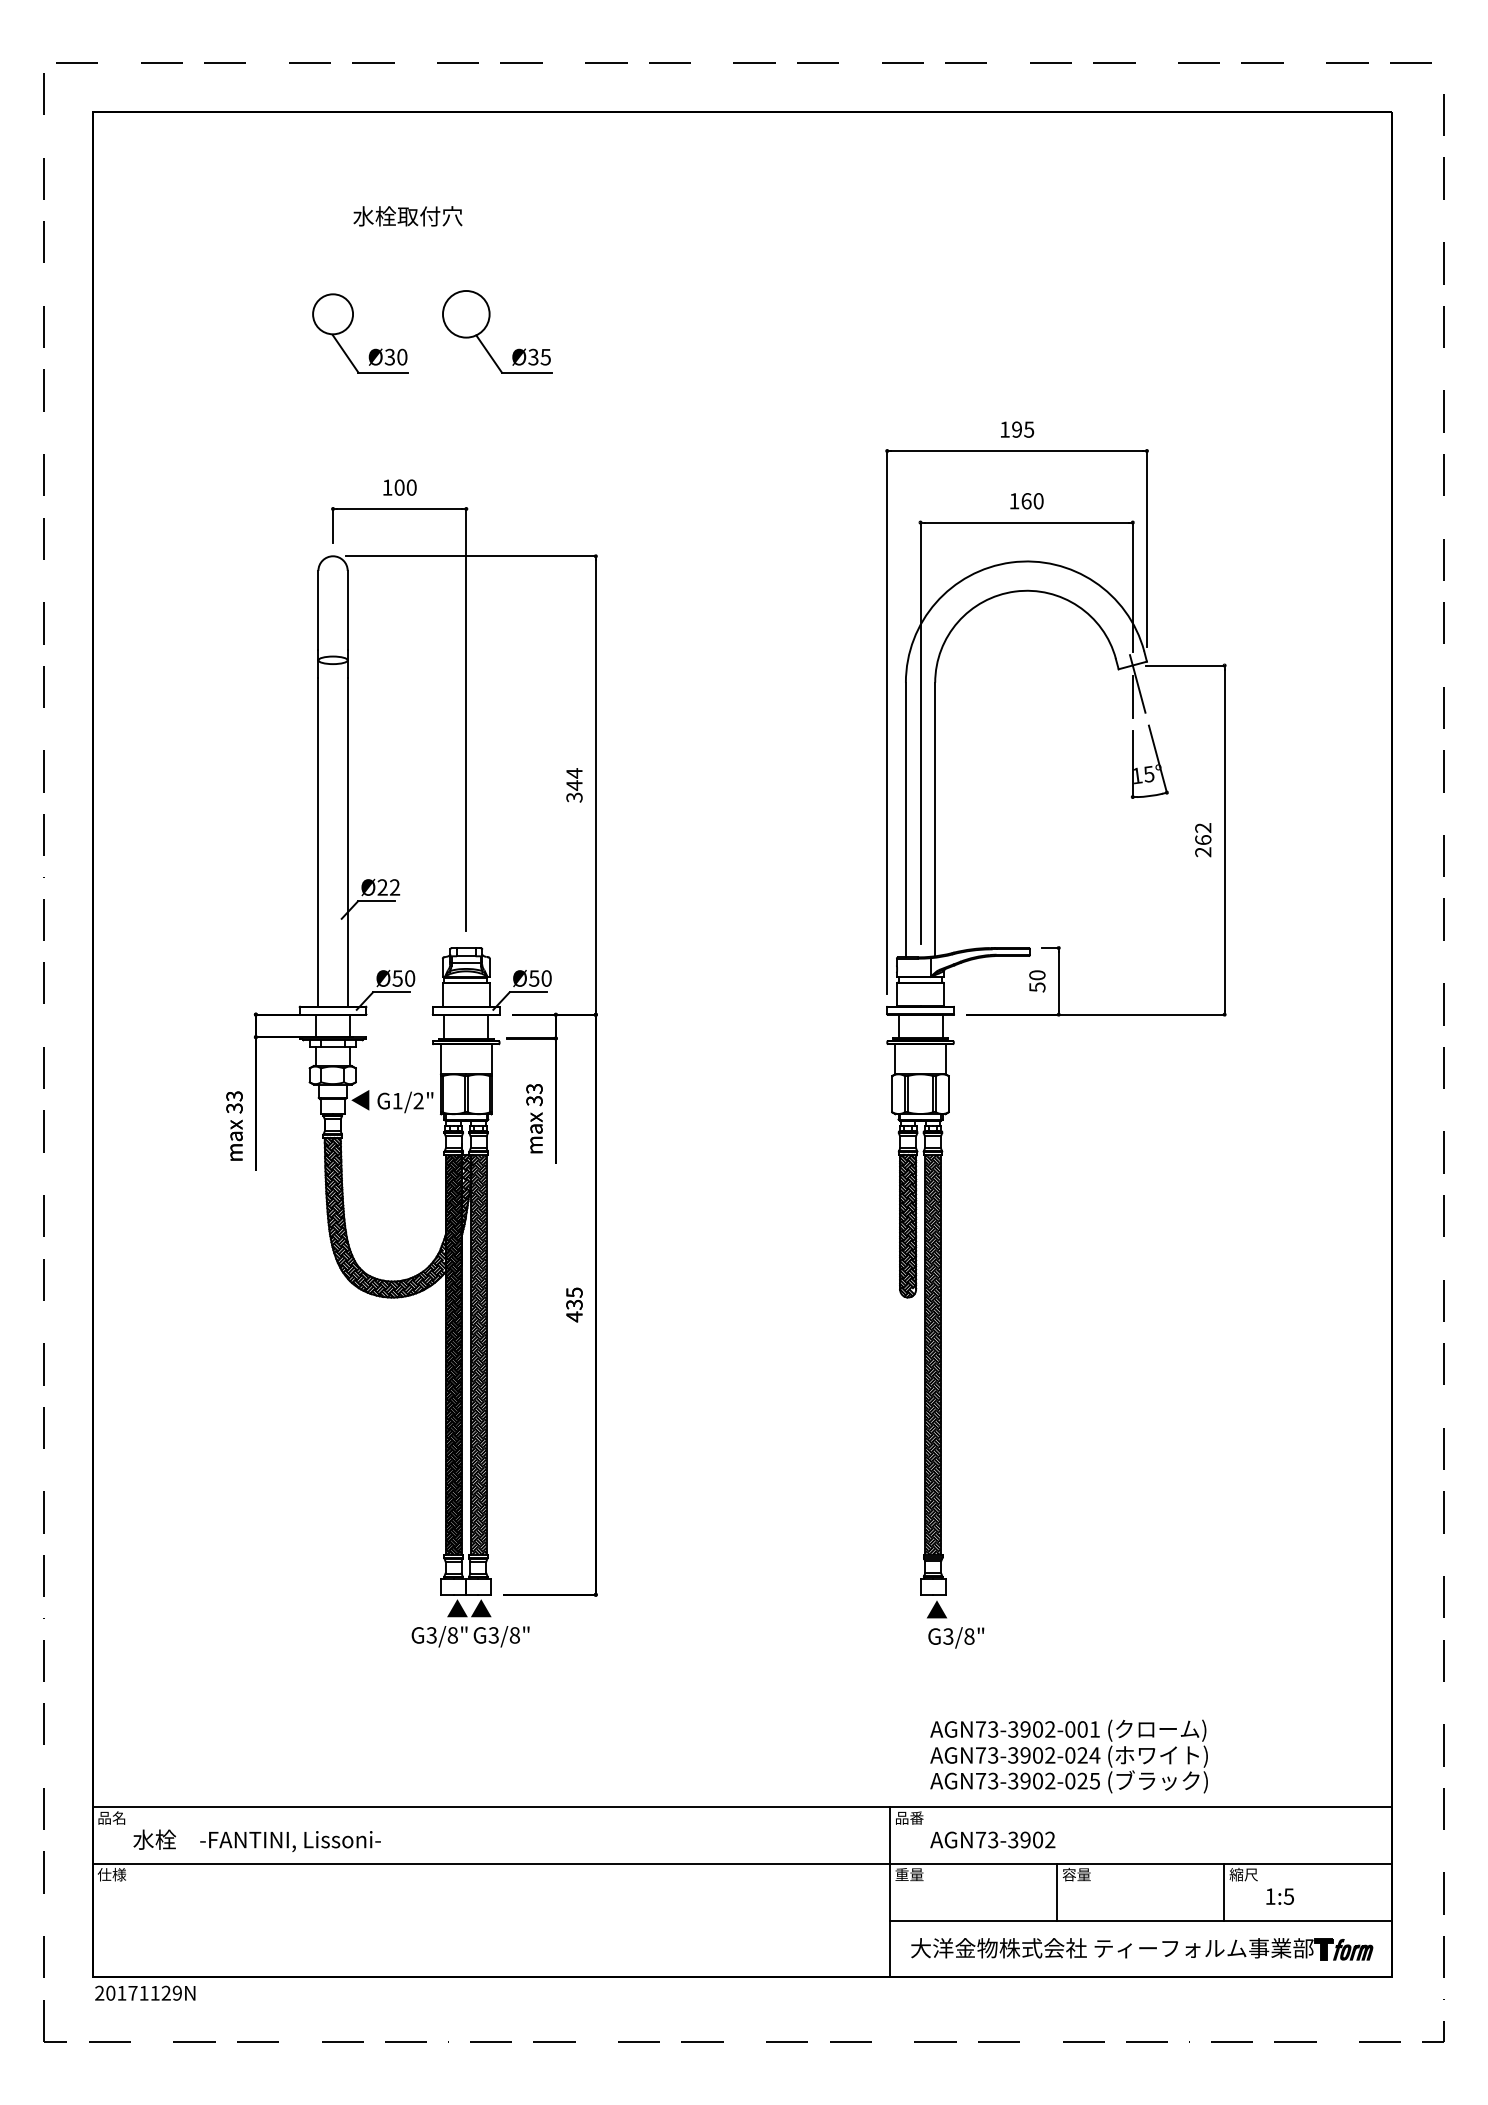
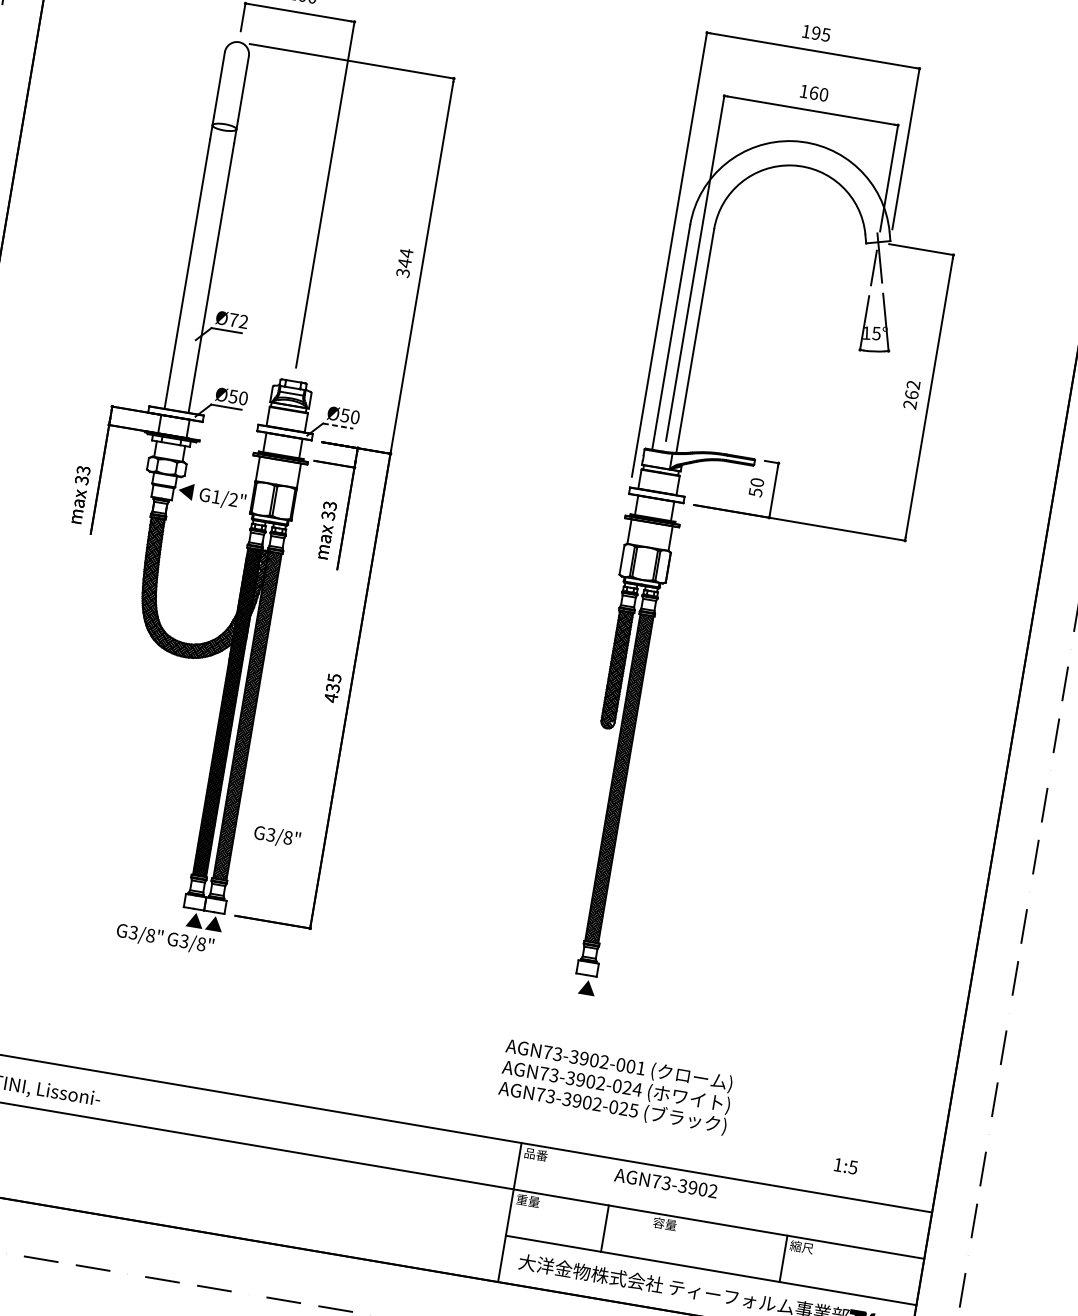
text: (382, 887) -> (233, 320), Ø22 -> Ø72
line: (528, 992) -> (338, 426), solid -> dashed
text: (470, 1636) -> (165, 939), moved
text: (956, 1637) -> (277, 836), moved
text: (1068, 1756) -> (615, 1086), moved
text: (992, 1839) -> (665, 1182), moved
line: (1057, 1891) -> (605, 1228), moved
text: (1279, 1896) -> (845, 1166), moved

